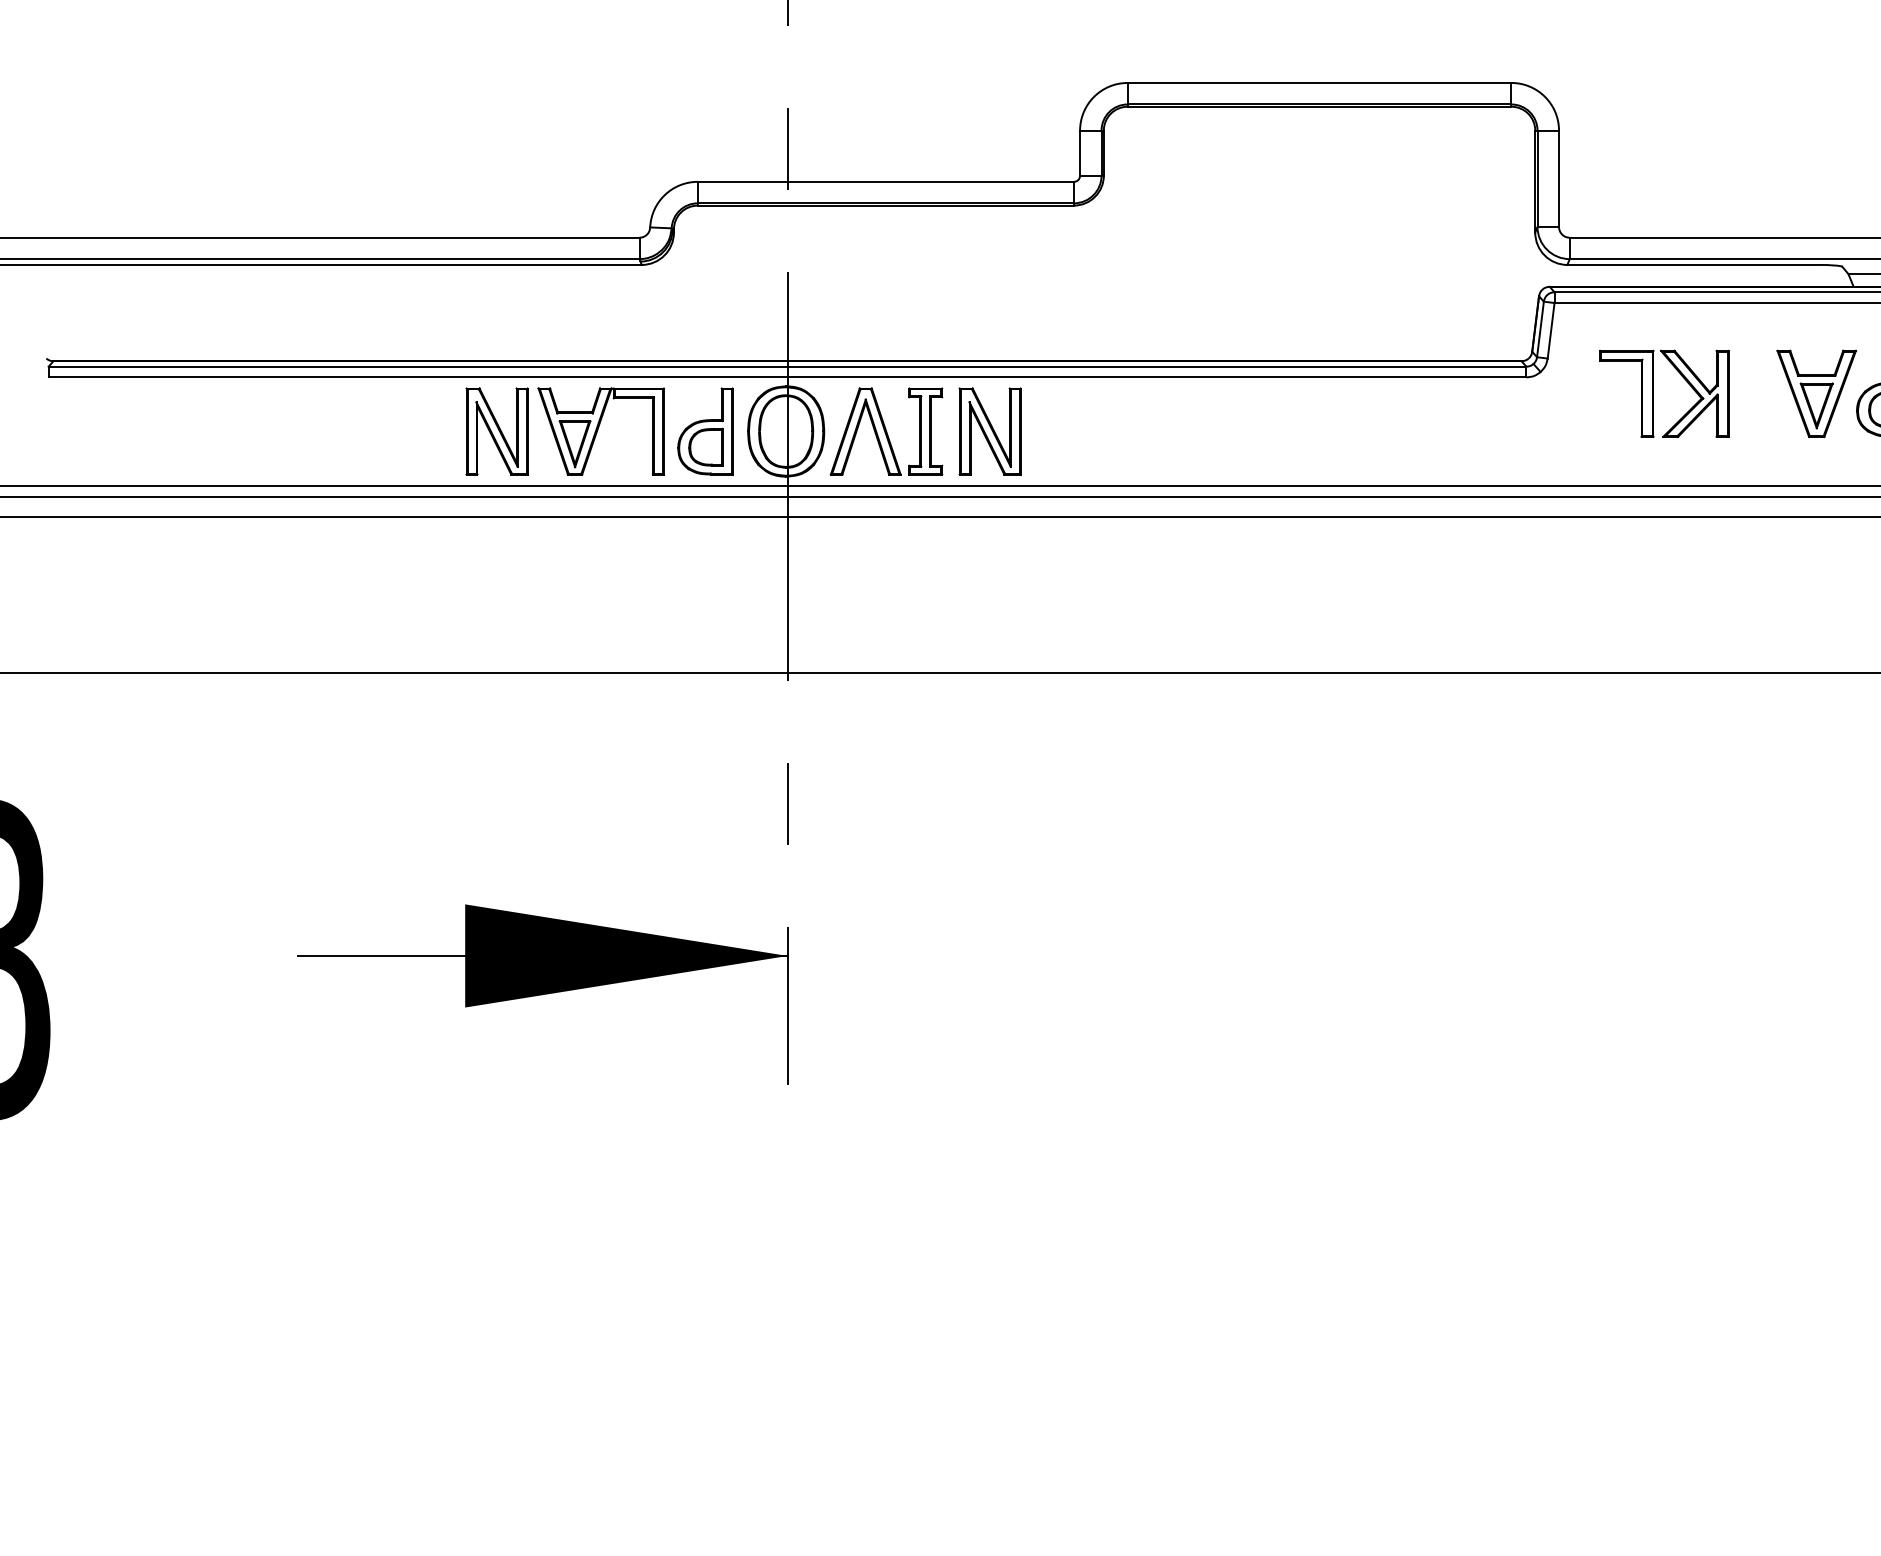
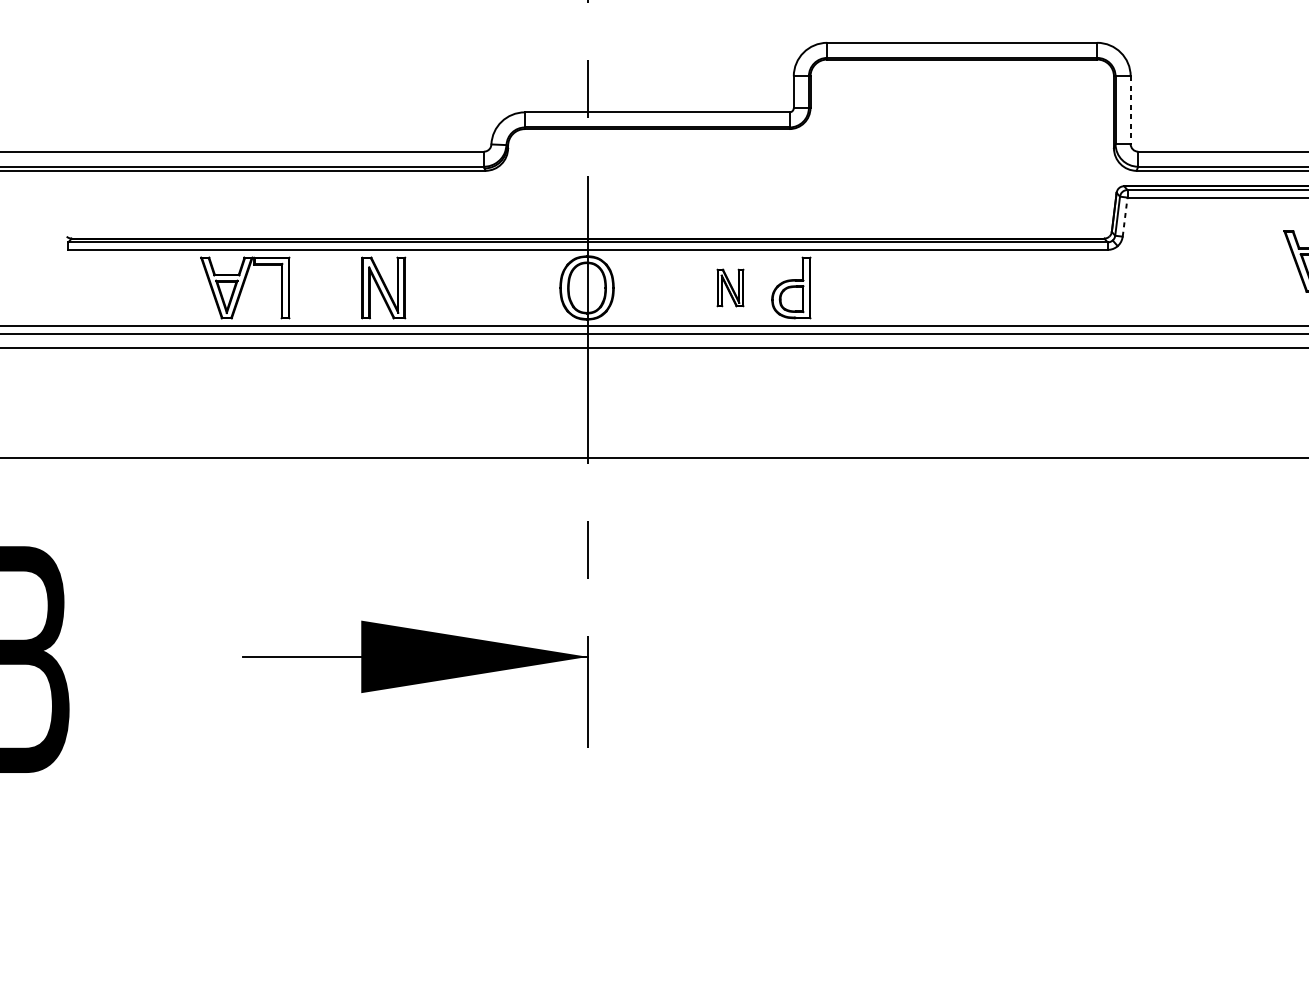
line: (1559, 179) -> (1131, 110), solid -> dashed
line: (1551, 330) -> (1125, 216), solid -> dashed
part: (1653, 393) -> (1197, 261), removed
part: (600, 431) -> (244, 287), moved
part: (705, 431) -> (791, 287), moved
part: (886, 431) -> (657, 287), removed
part: (989, 431) -> (730, 287), size x0.6

